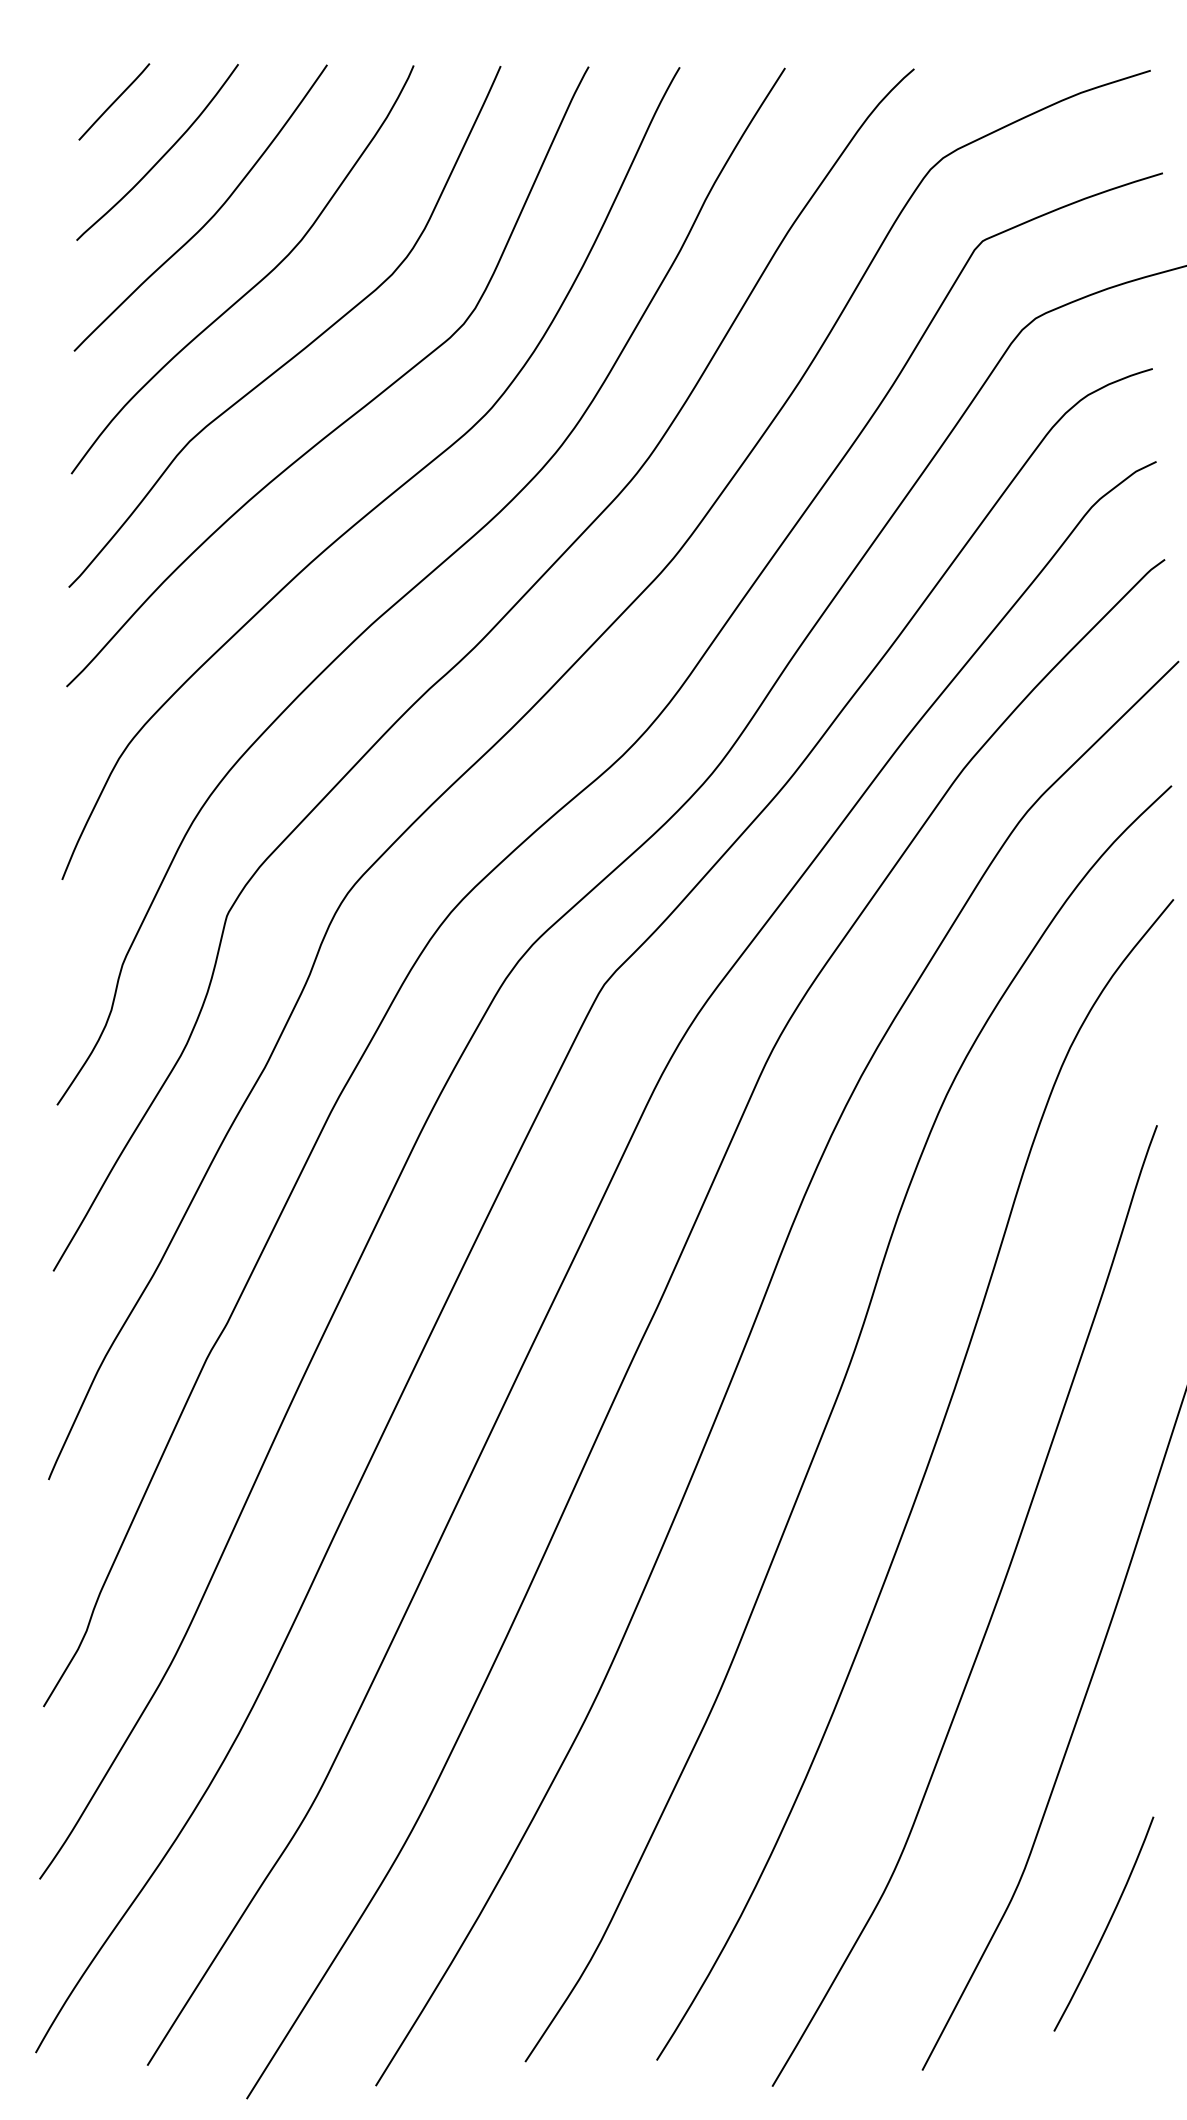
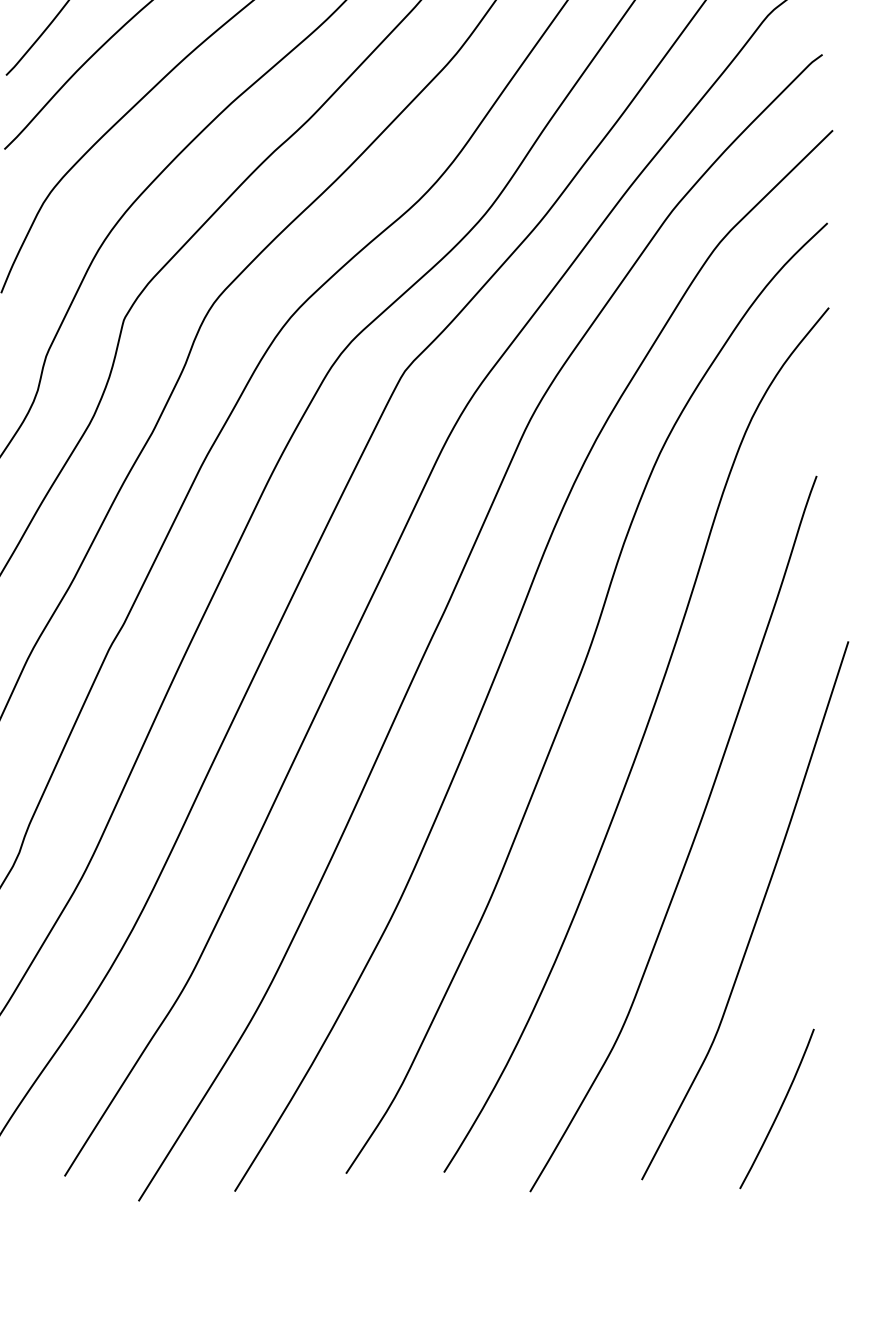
curve: (1106, 1925) -> (778, 1109), moved

